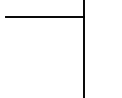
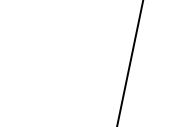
line: (44, 17) -> (77, 24), removed

